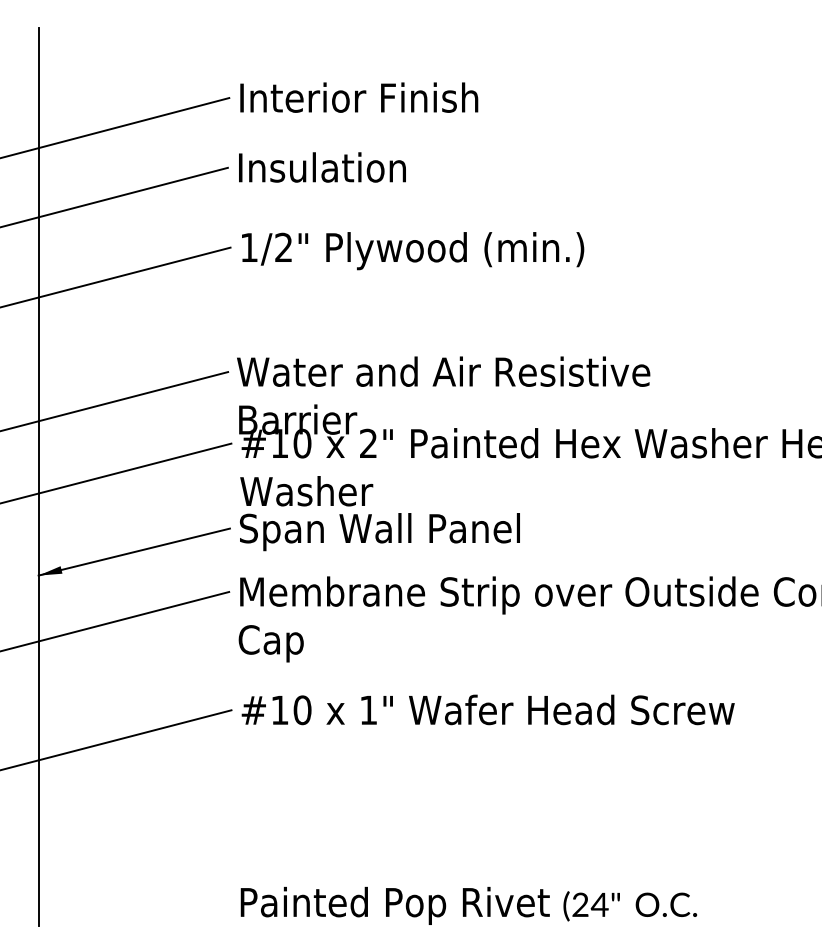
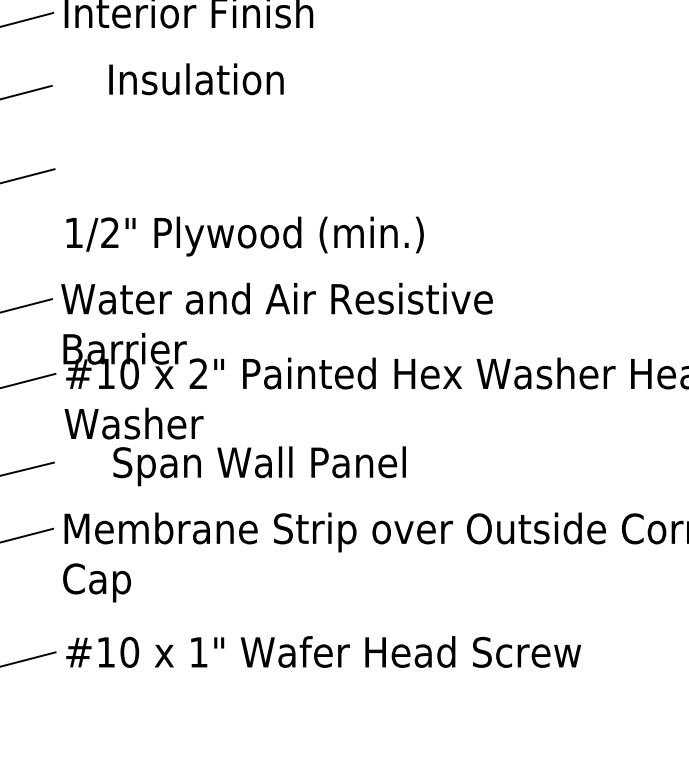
text: (322, 167) -> (196, 79), moved
text: (413, 251) -> (245, 236), moved
text: (379, 532) -> (259, 466), moved

